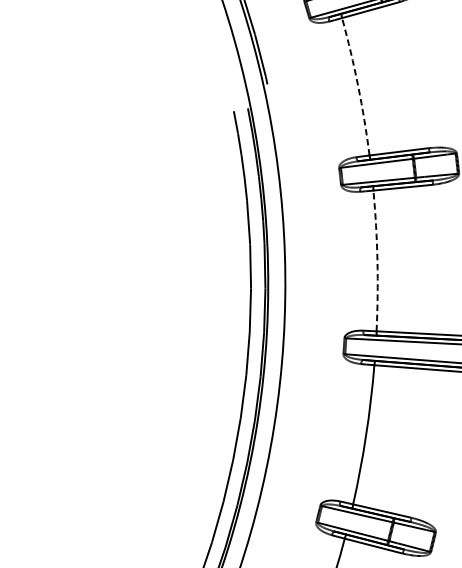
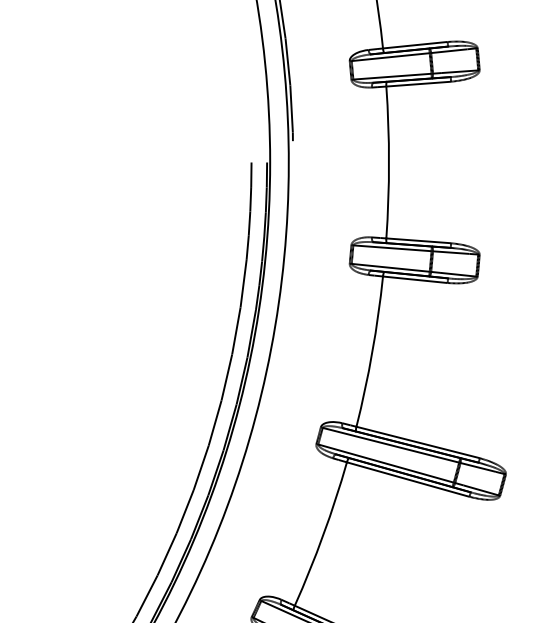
arc: (357, 86) -> (388, 162), dashed -> solid
arc: (377, 261) -> (372, 352), dashed -> solid

